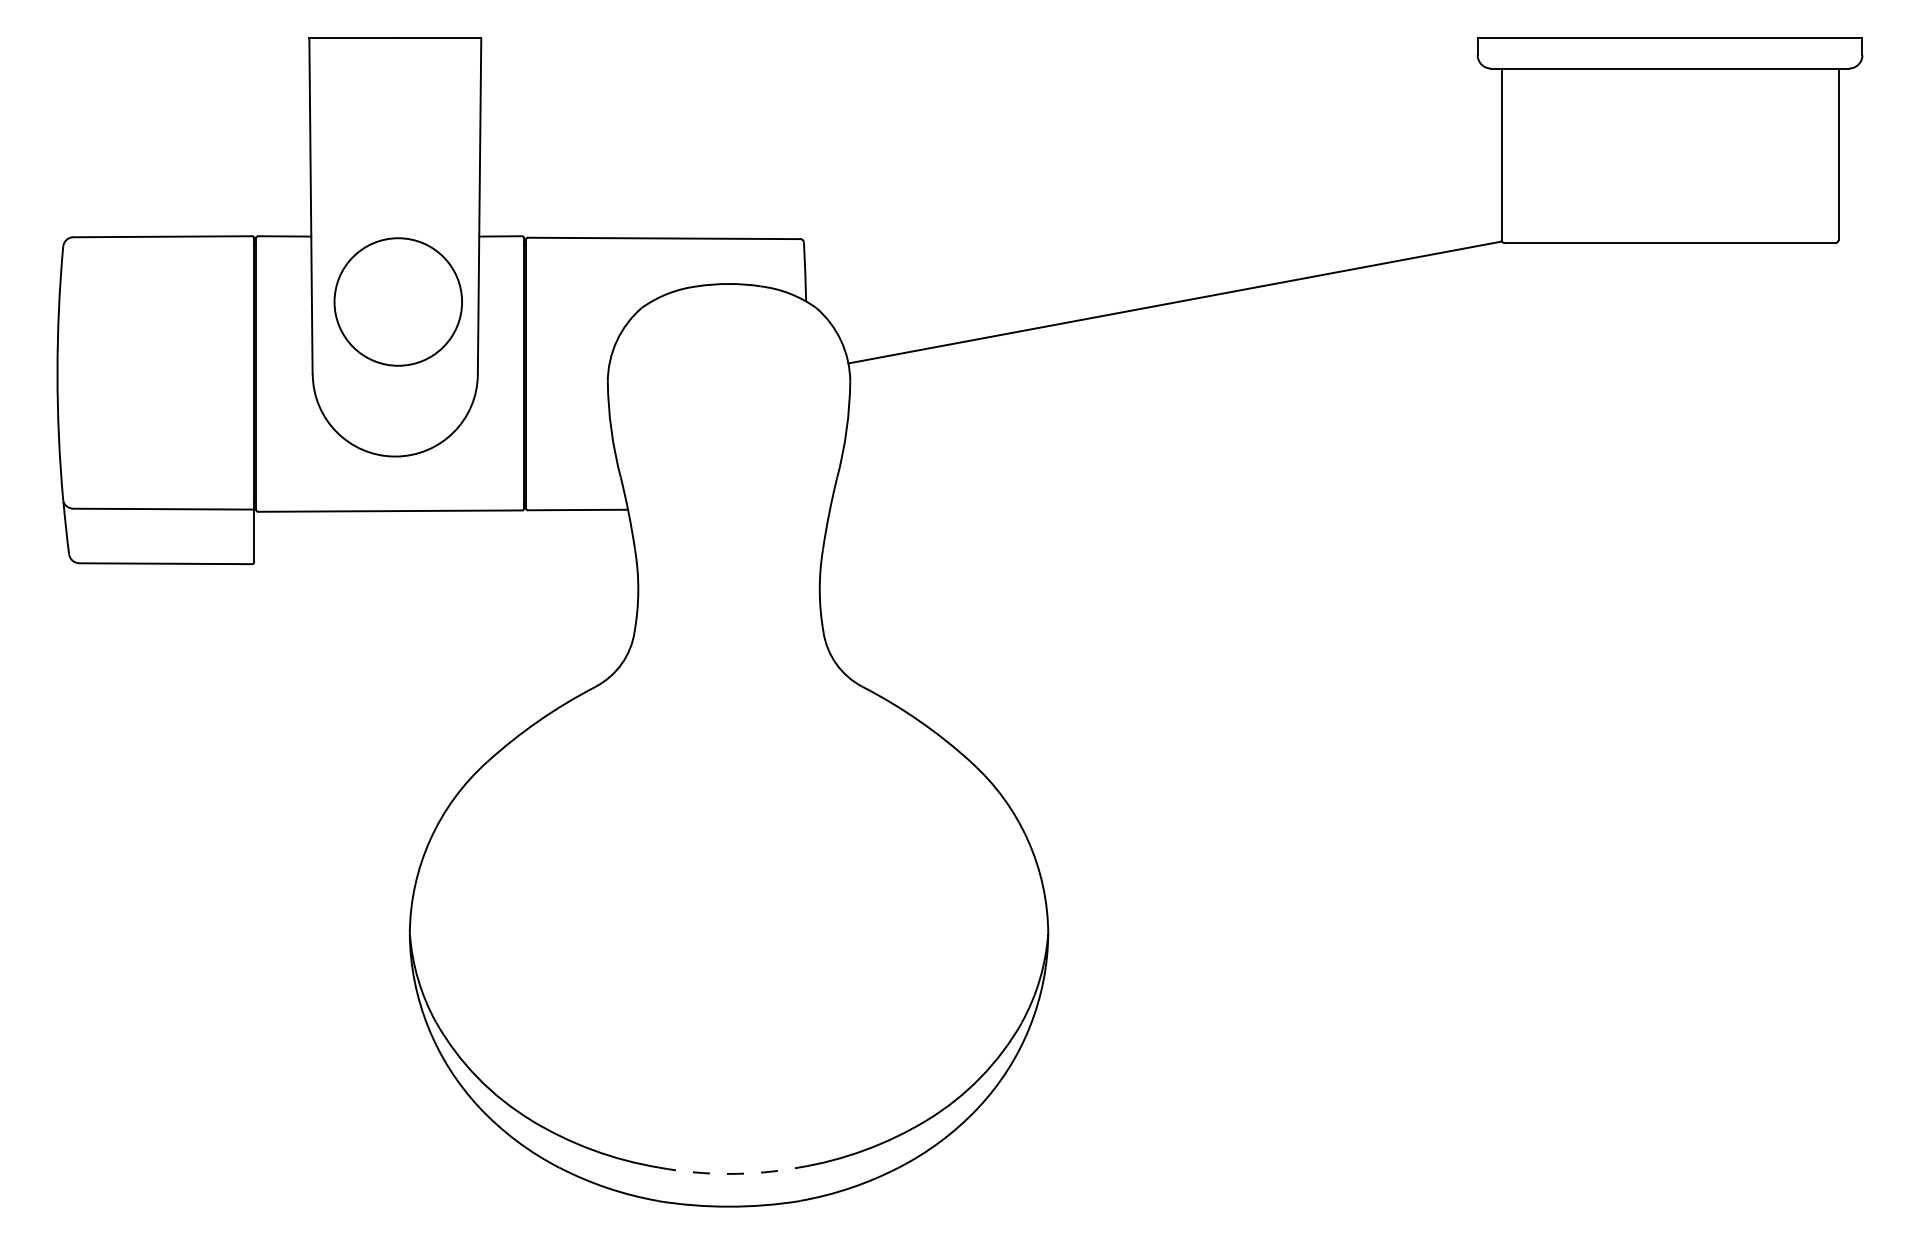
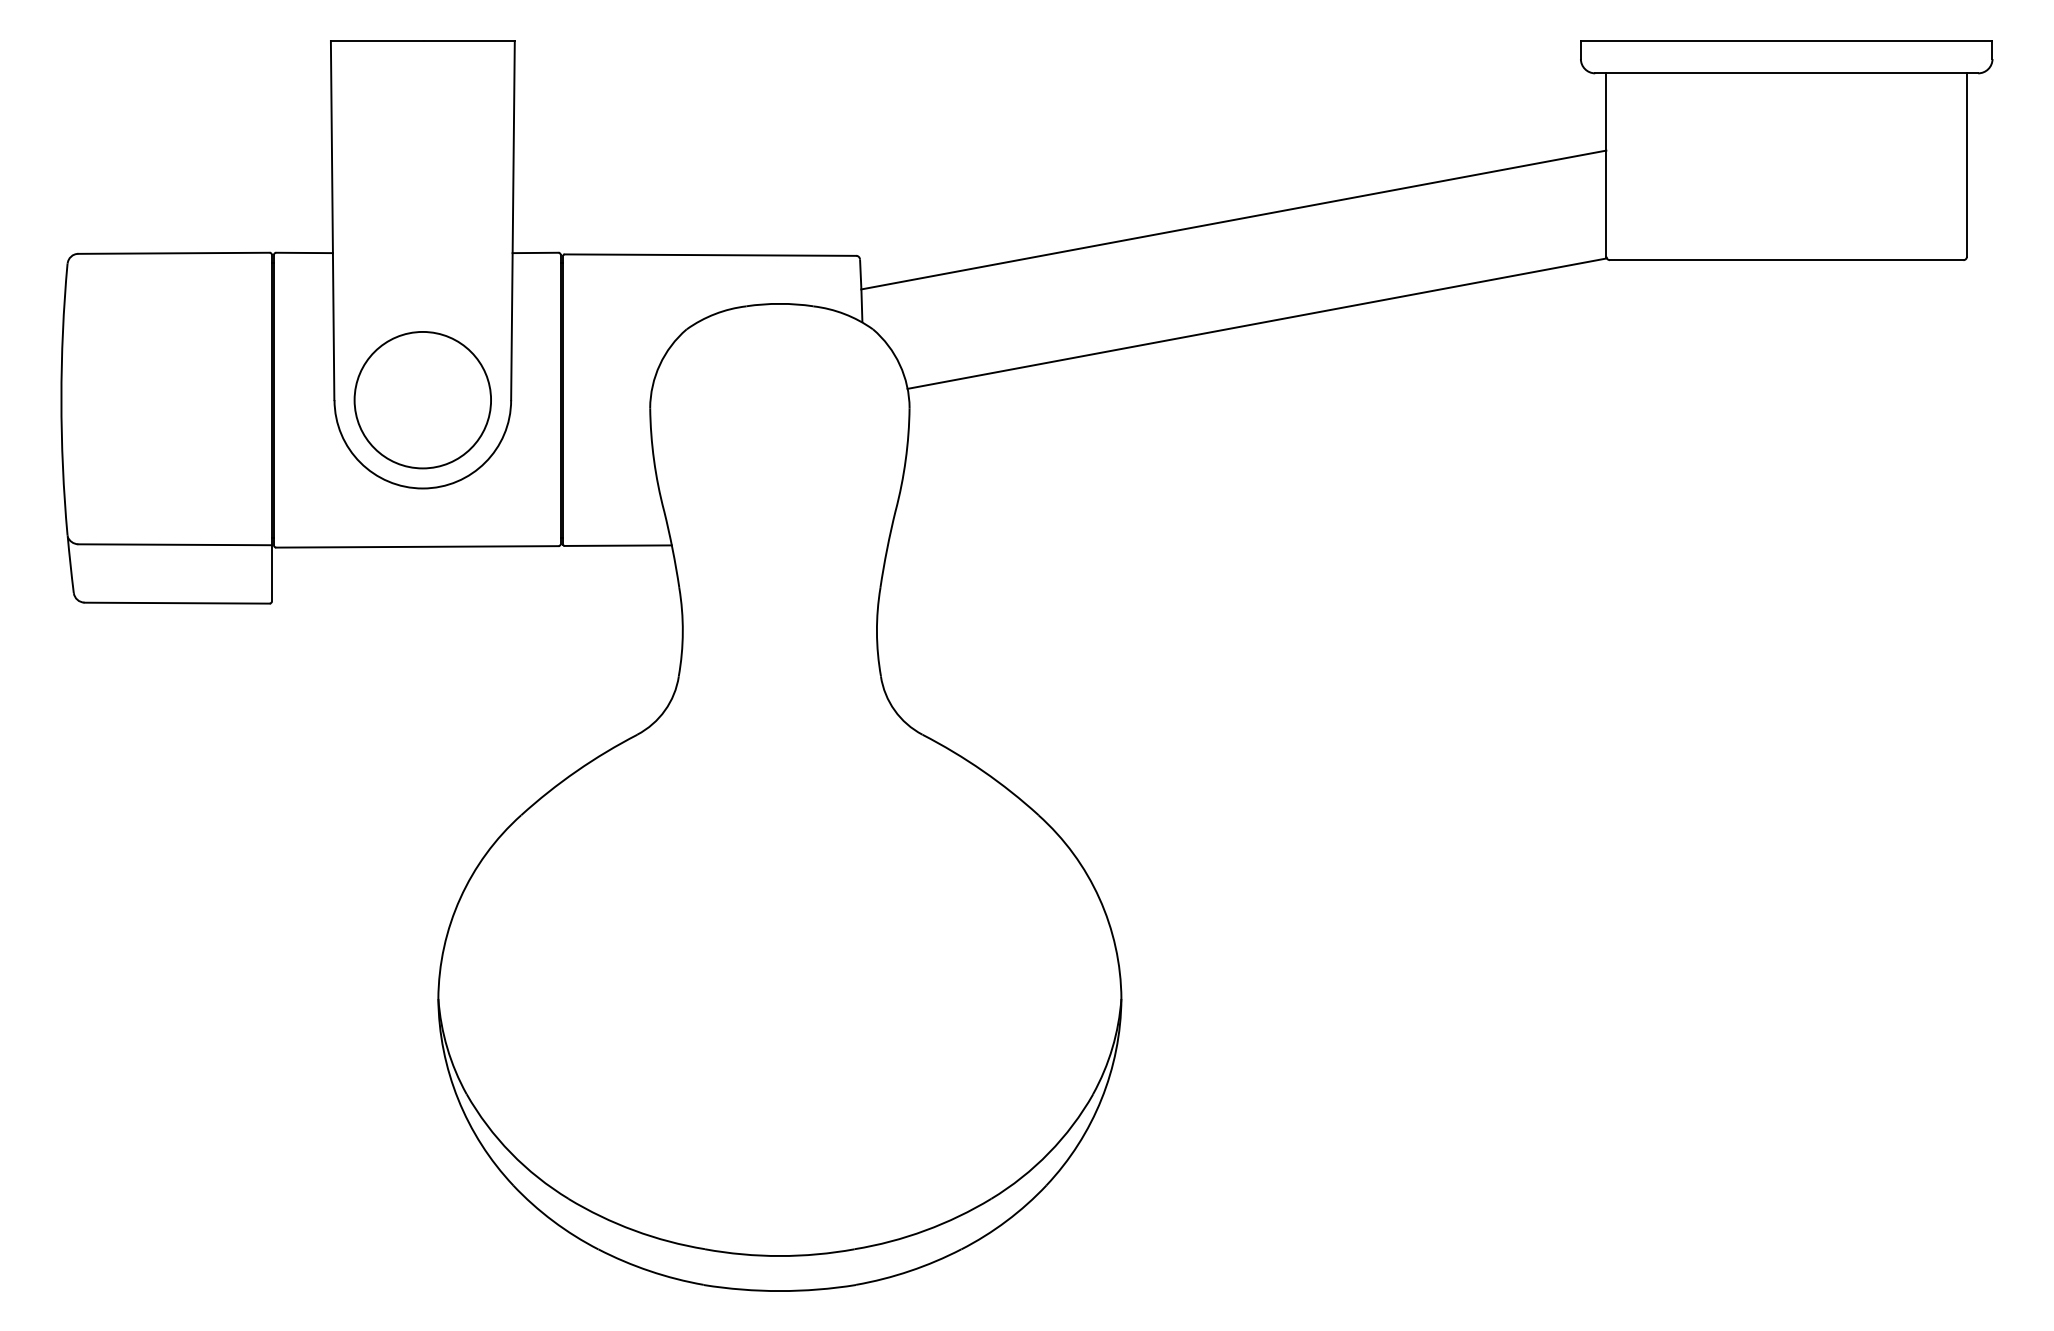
line: (1153, 205) -> (1234, 219), added
circle: (397, 301) -> (421, 399), moved
arc: (729, 1173) -> (780, 1255), dashed -> solid

